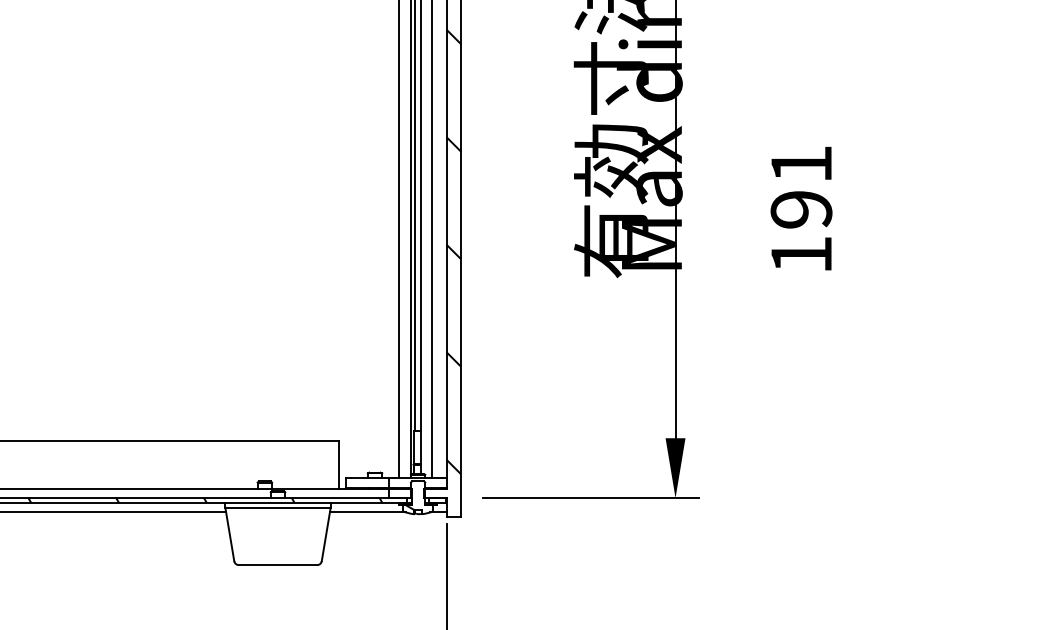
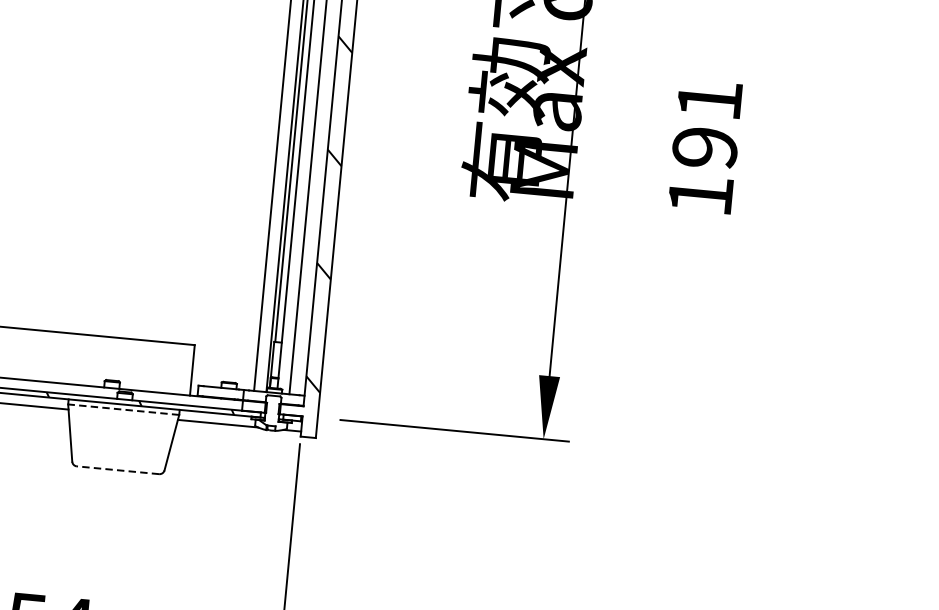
line: (278, 507) -> (124, 409), solid -> dashed
line: (277, 565) -> (117, 470), solid -> dashed

